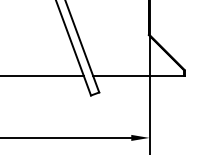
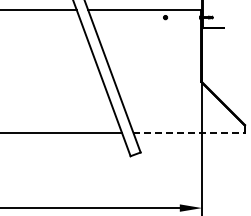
line: (139, 76) -> (189, 132), solid -> dashed

